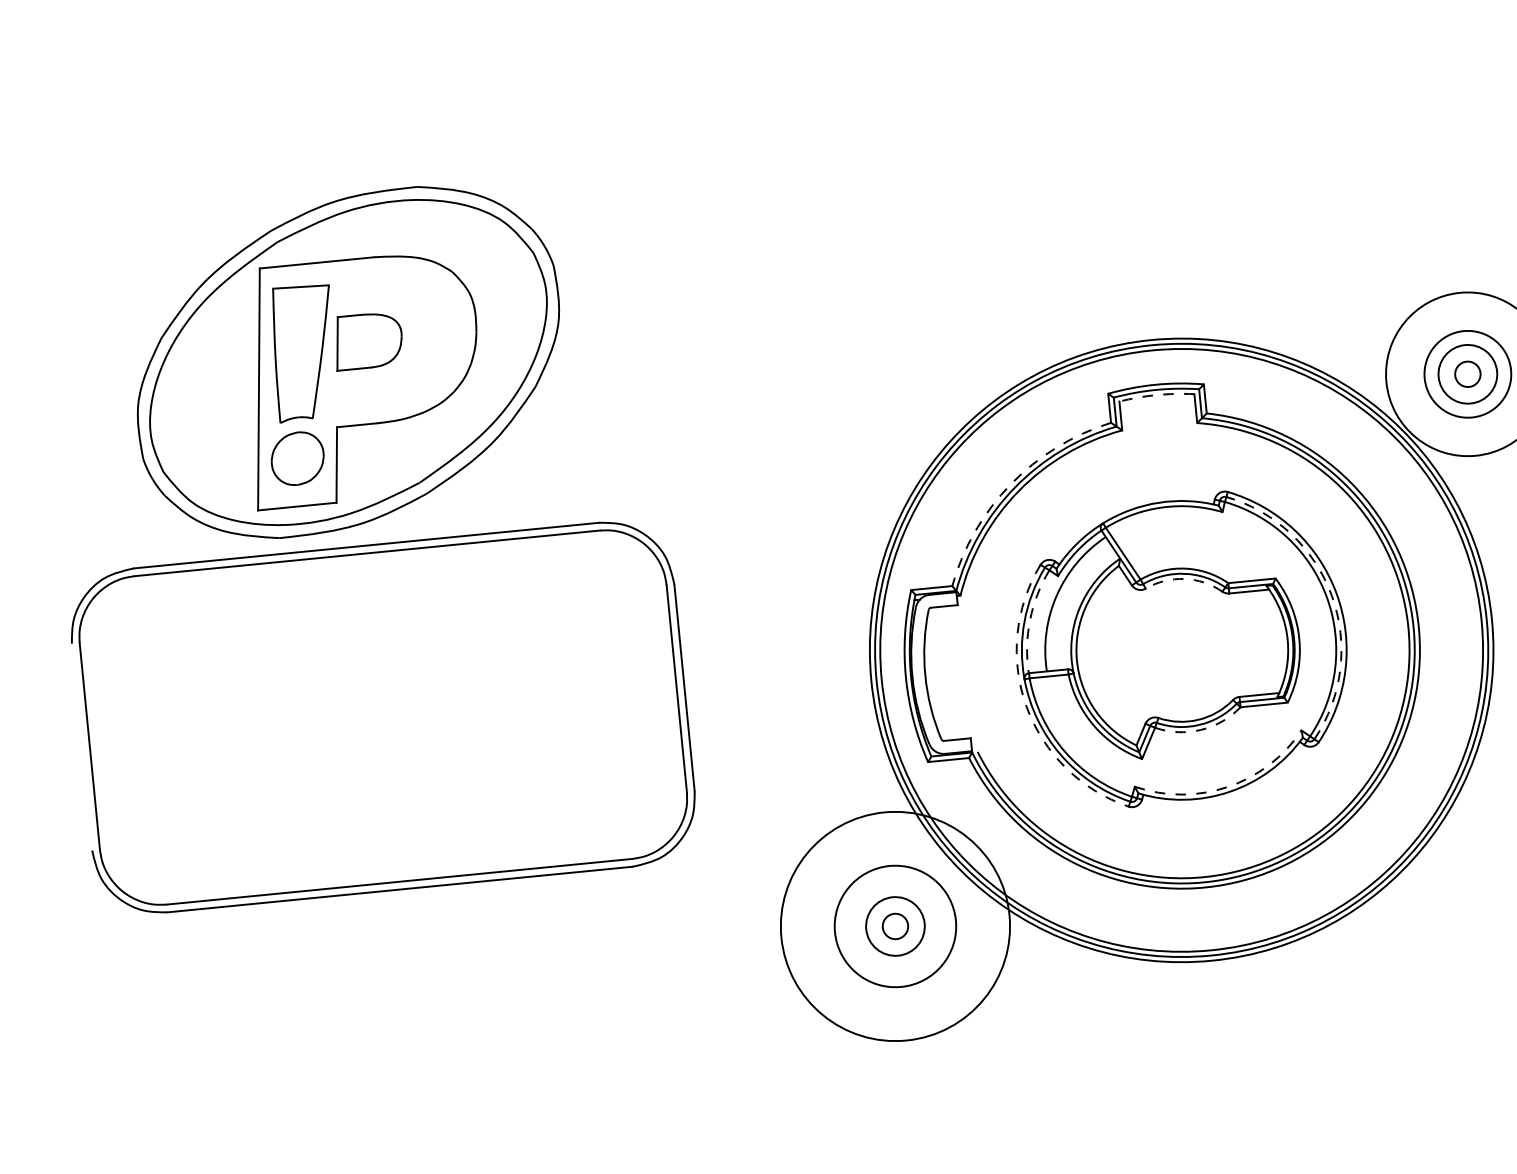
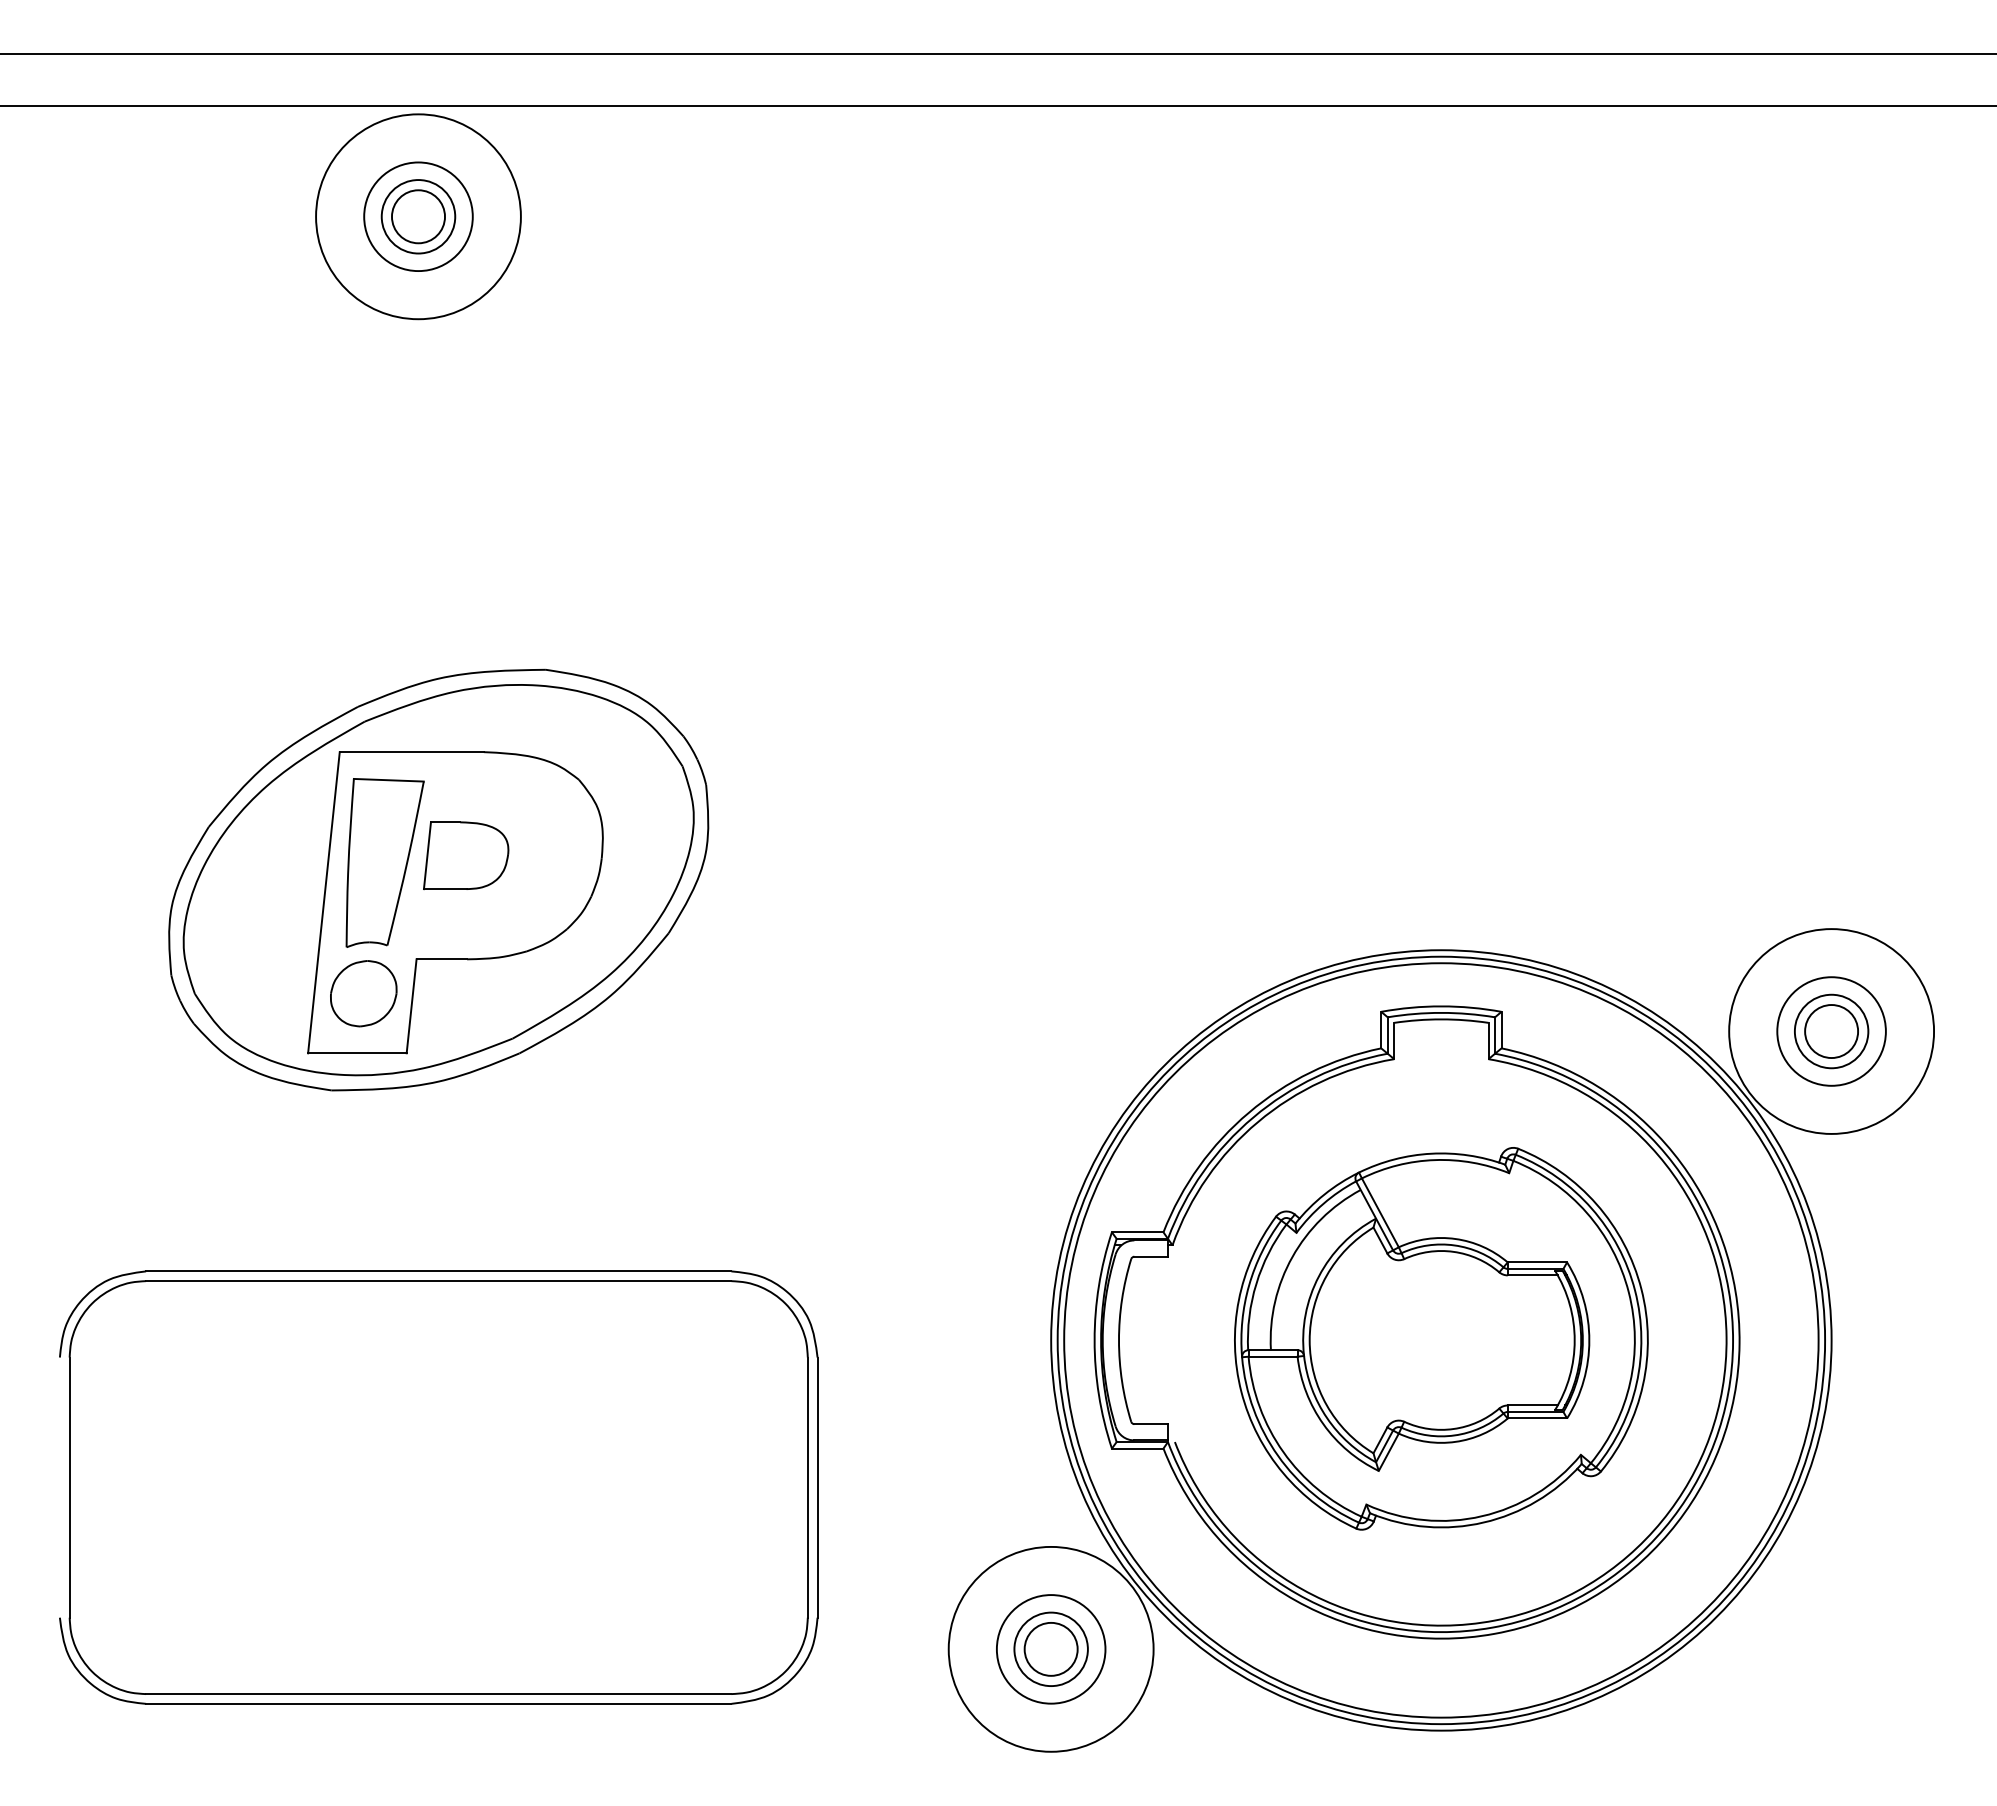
circle: (1467, 374) -> (1831, 1031), size x1.67
arc: (1156, 395) -> (1441, 1019), dashed -> solid
arc: (1010, 484) -> (1248, 1112), dashed -> solid
arc: (1184, 578) -> (1453, 1251), dashed -> solid
arc: (1332, 595) -> (1635, 1290), dashed -> solid
arc: (1030, 620) -> (1256, 1284), dashed -> solid
arc: (1026, 706) -> (1241, 1391), dashed -> solid
part: (383, 717) -> (438, 1487), moved
arc: (1200, 729) -> (1455, 1441), dashed -> solid
arc: (1228, 787) -> (1482, 1516), dashed -> solid
circle: (894, 925) -> (1050, 1648), size x0.71
circle: (894, 925) -> (1050, 1648), size x1.67
circle: (894, 926) -> (1050, 1649), size x0.71

